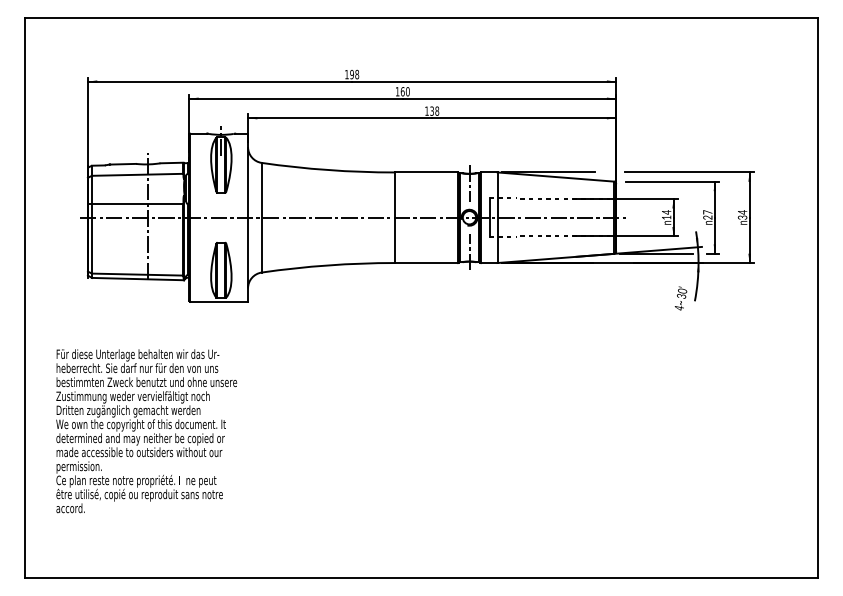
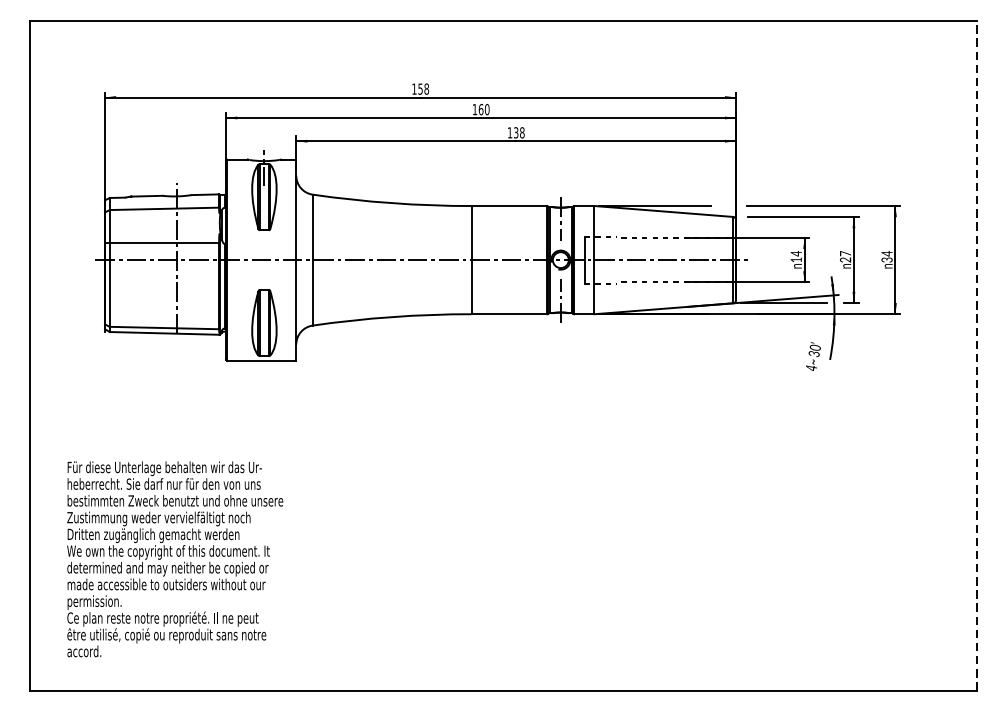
text: (351, 74) -> (419, 89), 198 -> 158
line: (817, 297) -> (976, 355), solid -> dashed
text: (146, 431) -> (174, 559), moved

